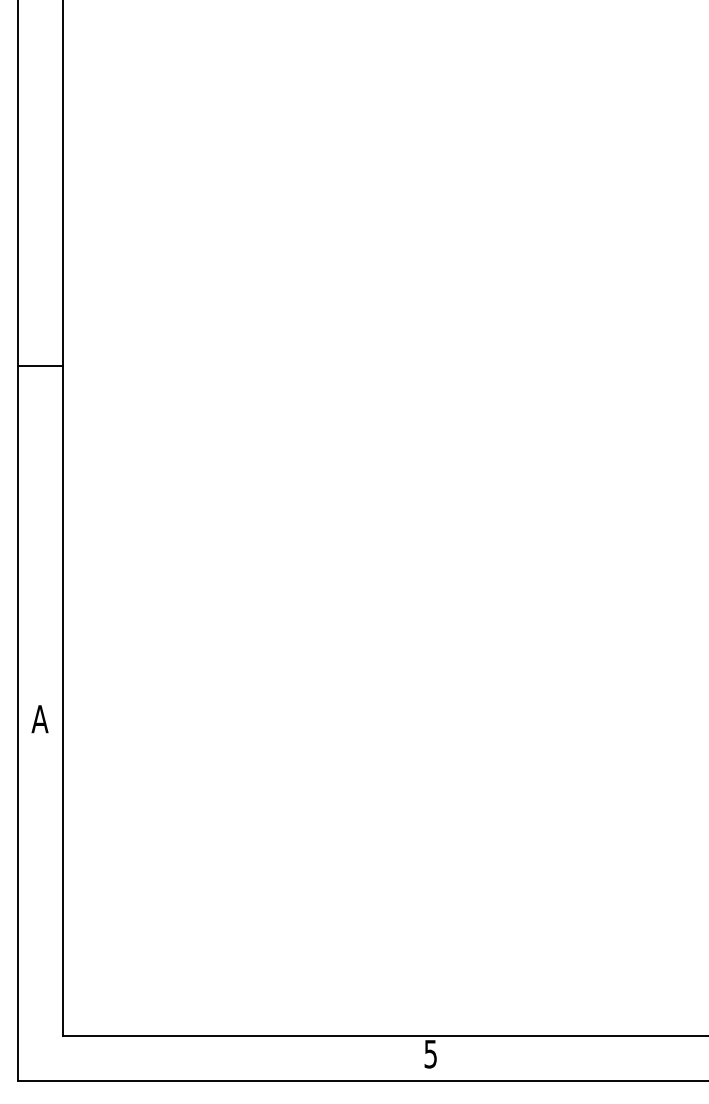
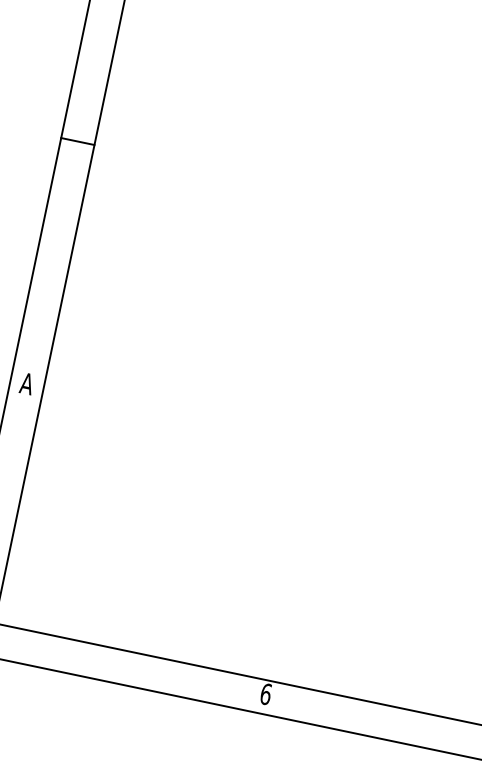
line: (40, 365) -> (78, 141), moved
text: (430, 1053) -> (265, 693), 5 -> 6

